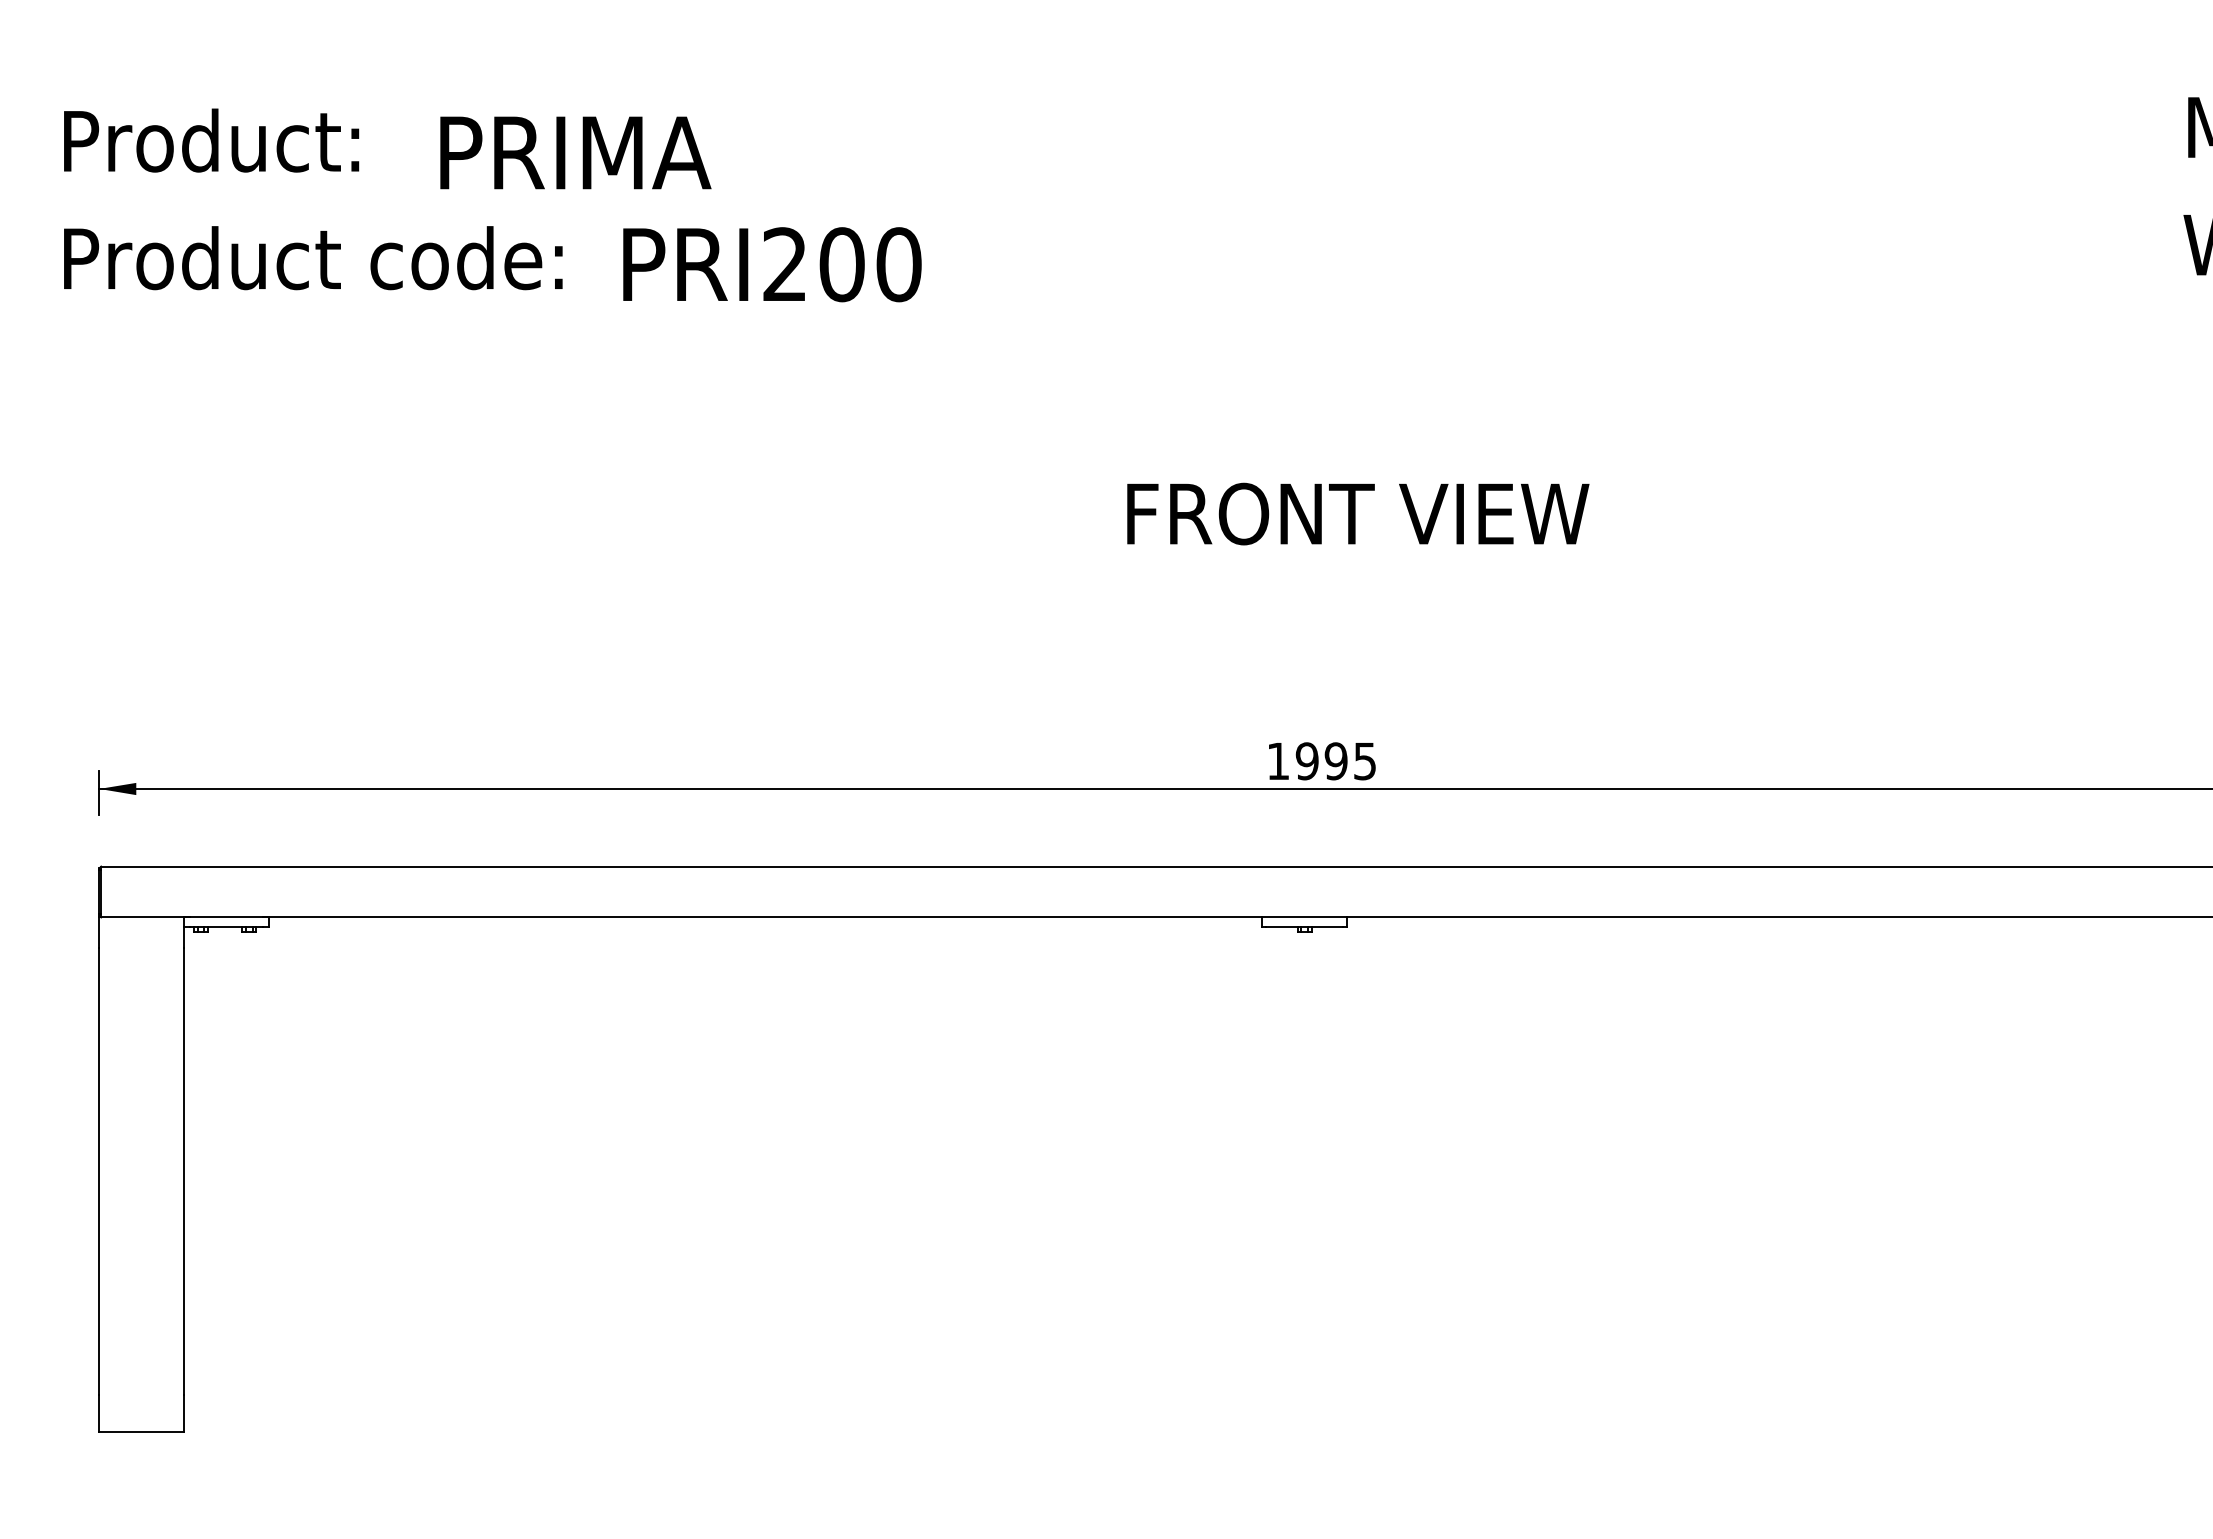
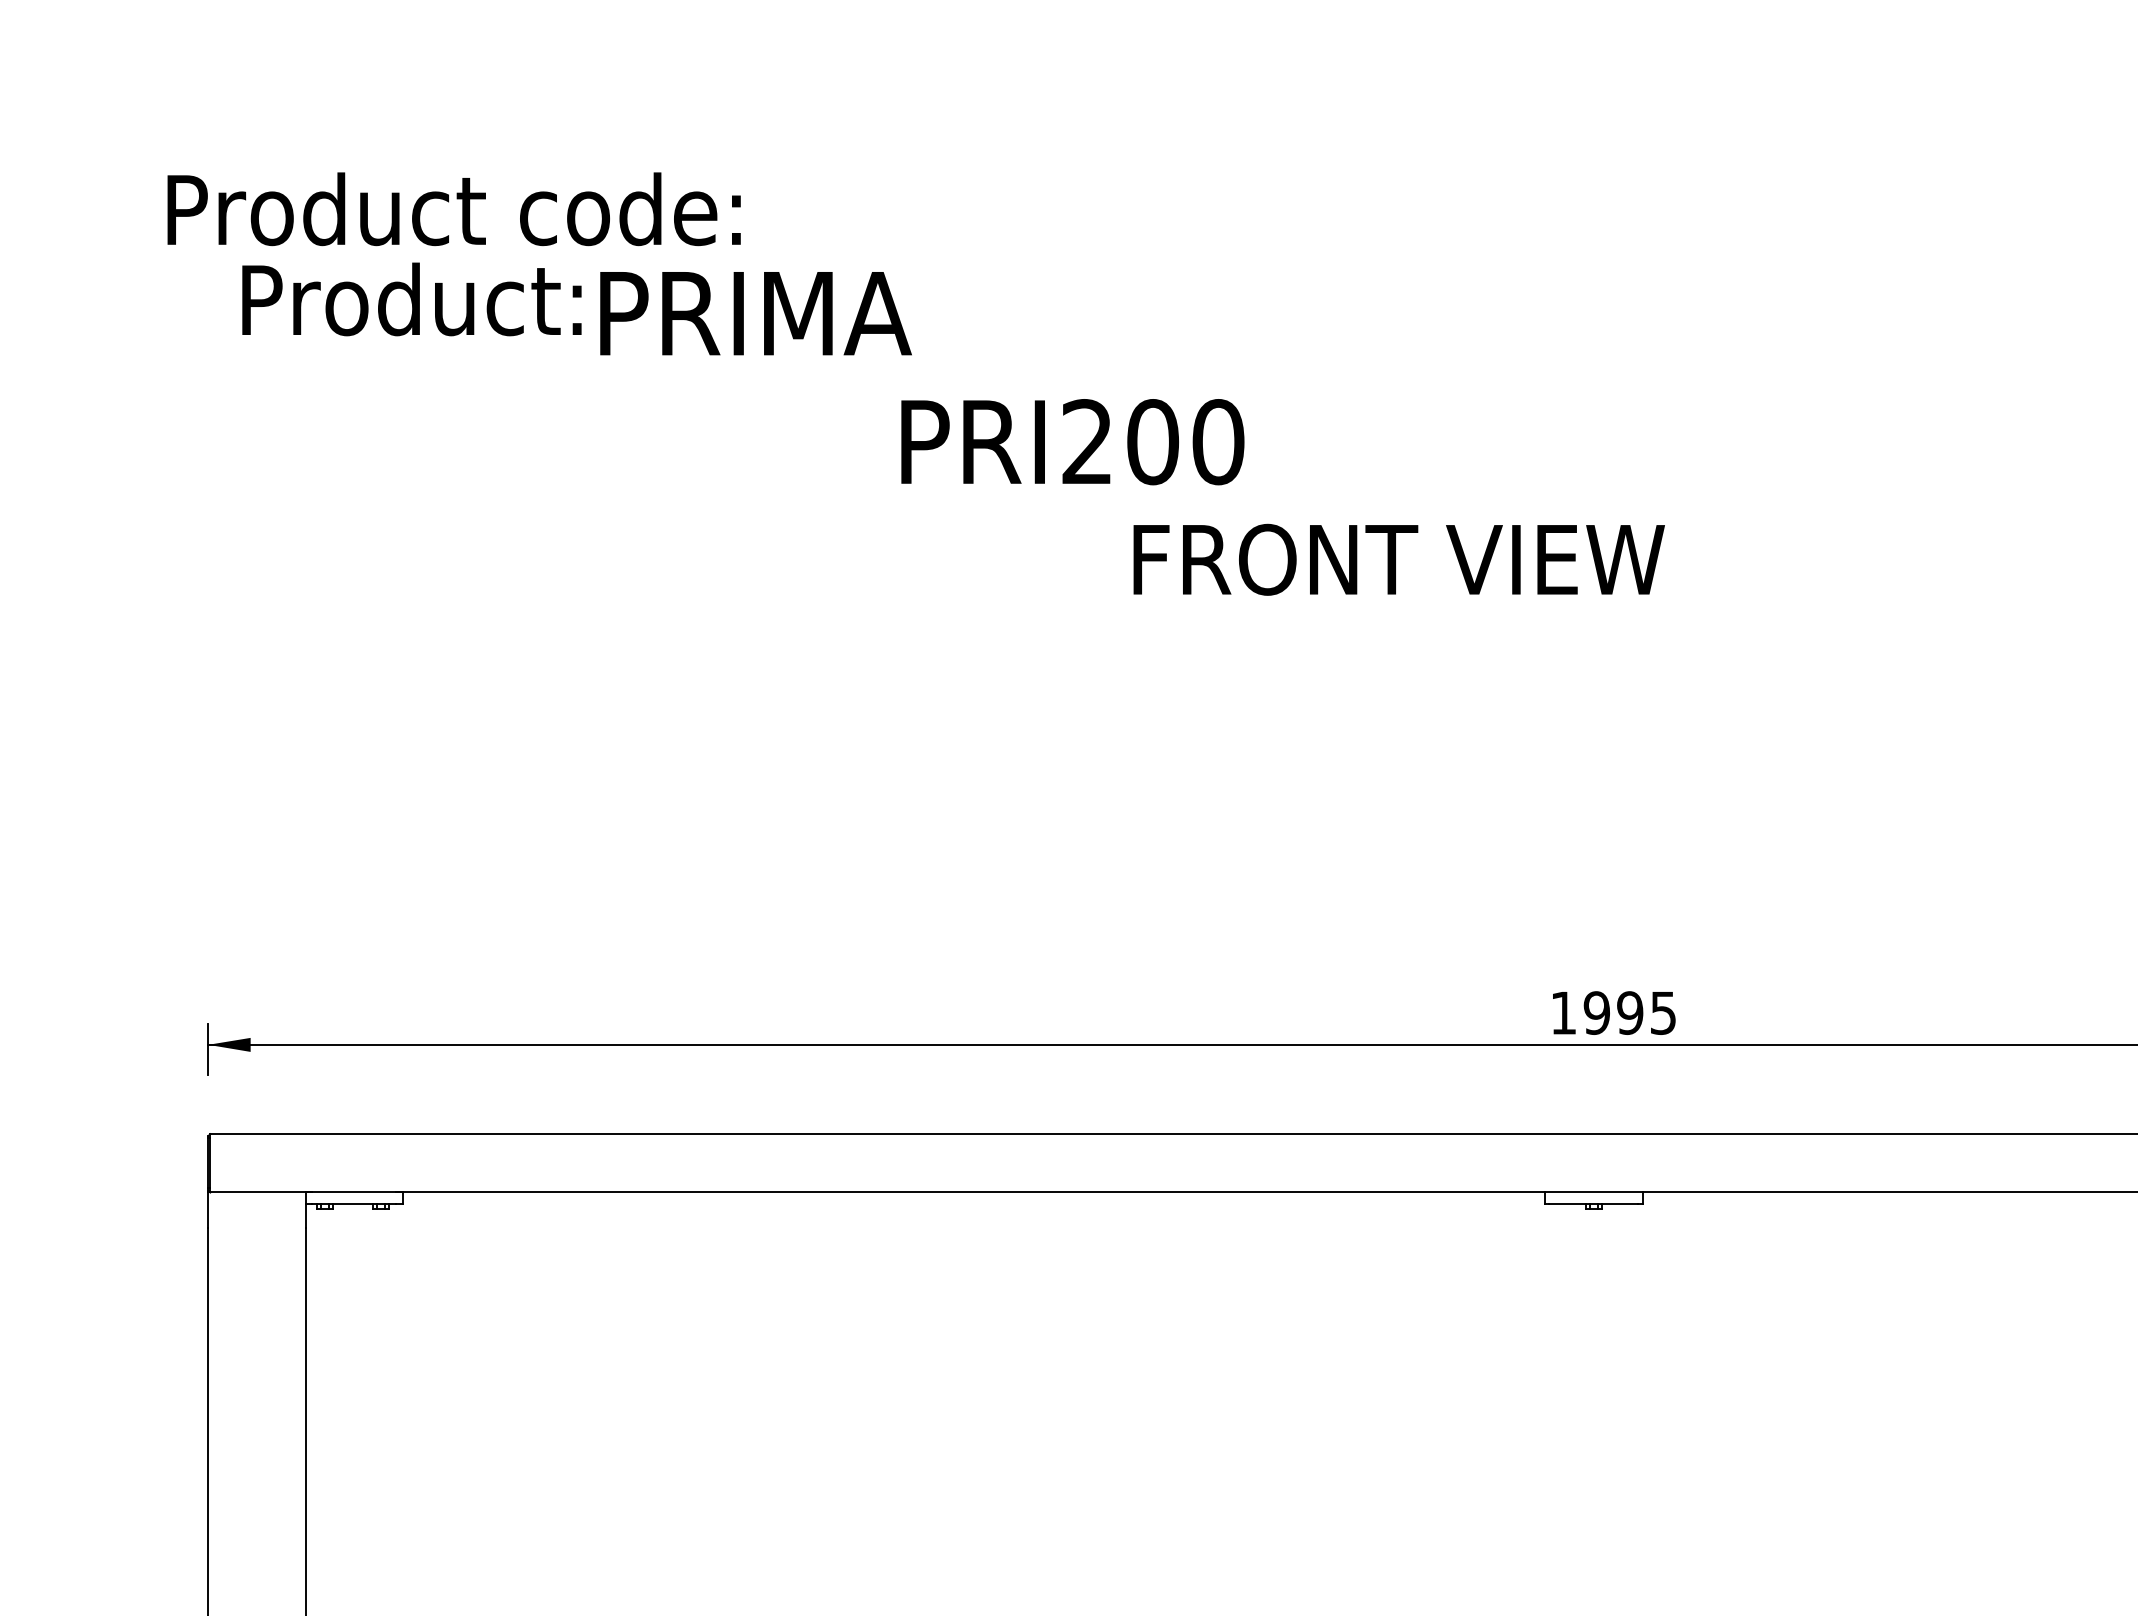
text: (211, 140) -> (411, 299), moved
text: (313, 258) -> (454, 209), moved
text: (772, 264) -> (1072, 441), moved
text: (1358, 513) -> (1399, 559), moved

